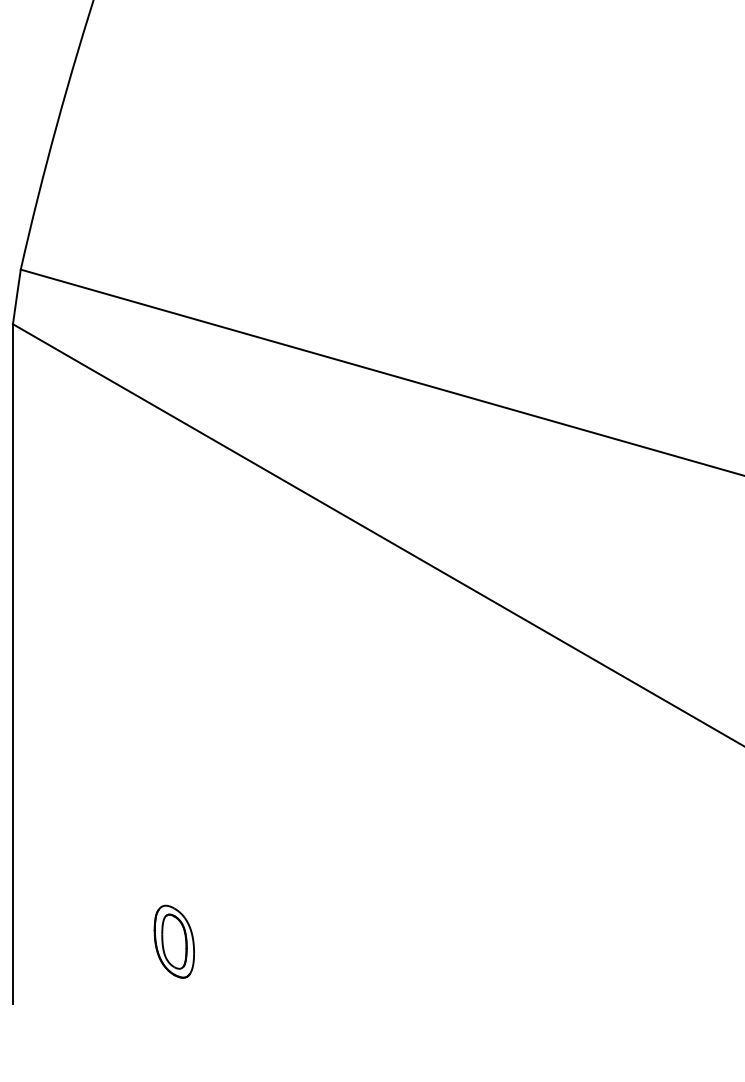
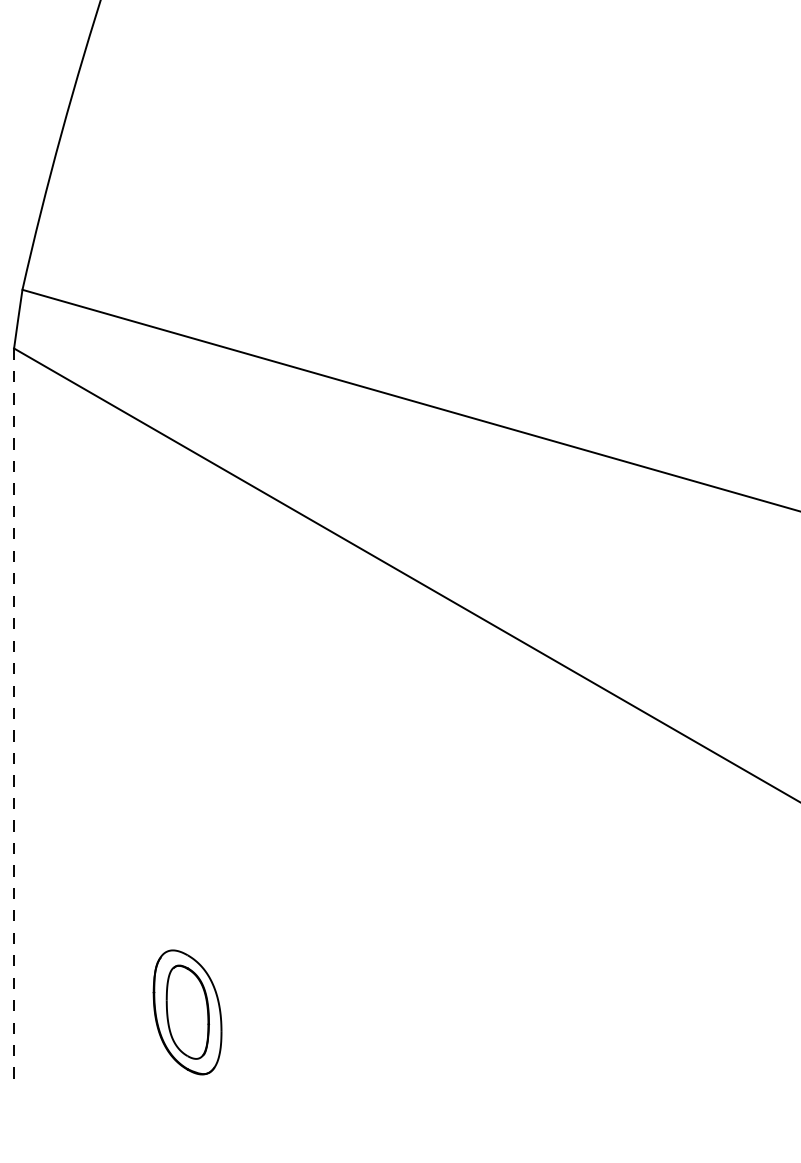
line: (13, 664) -> (14, 714), solid -> dashed
part: (174, 941) -> (187, 1011), size x1.6

